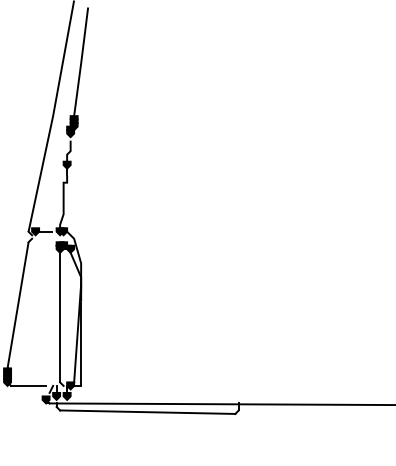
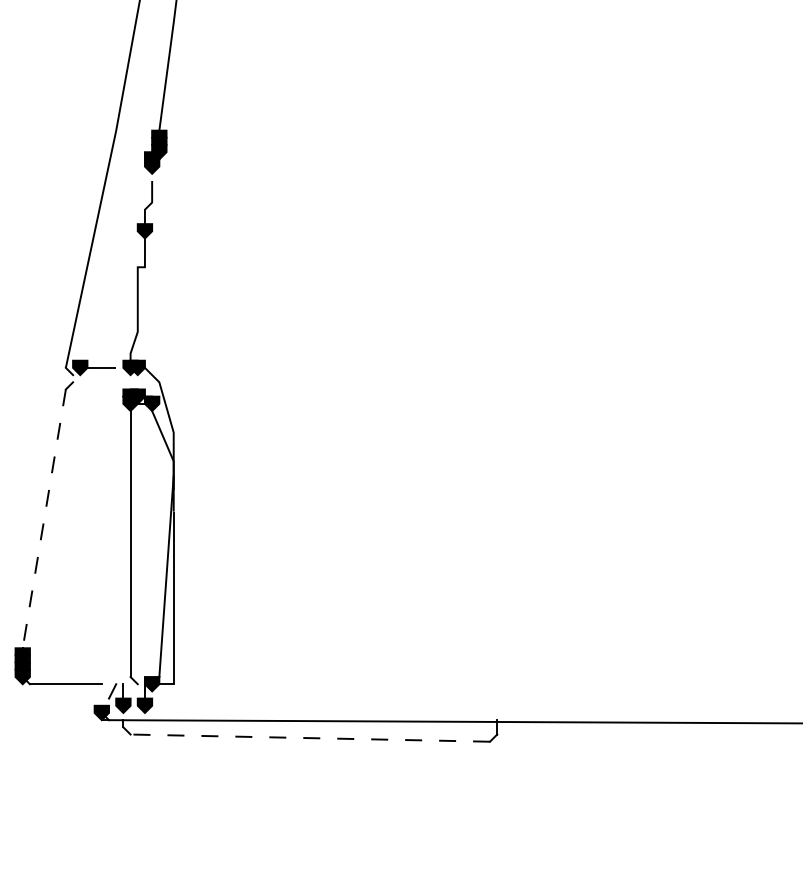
line: (18, 305) -> (45, 519), solid -> dashed
line: (147, 412) -> (309, 738), solid -> dashed

